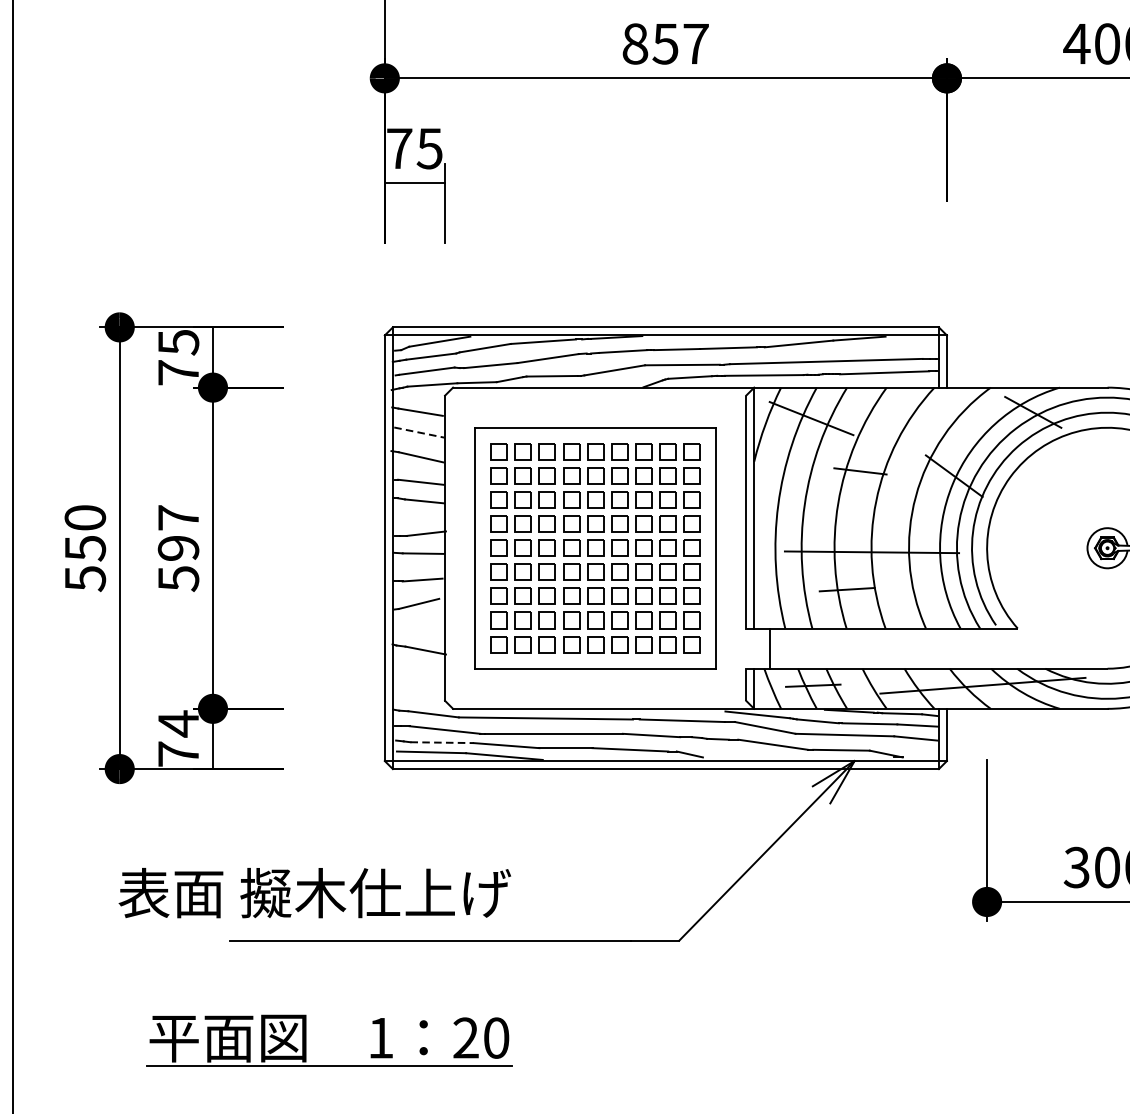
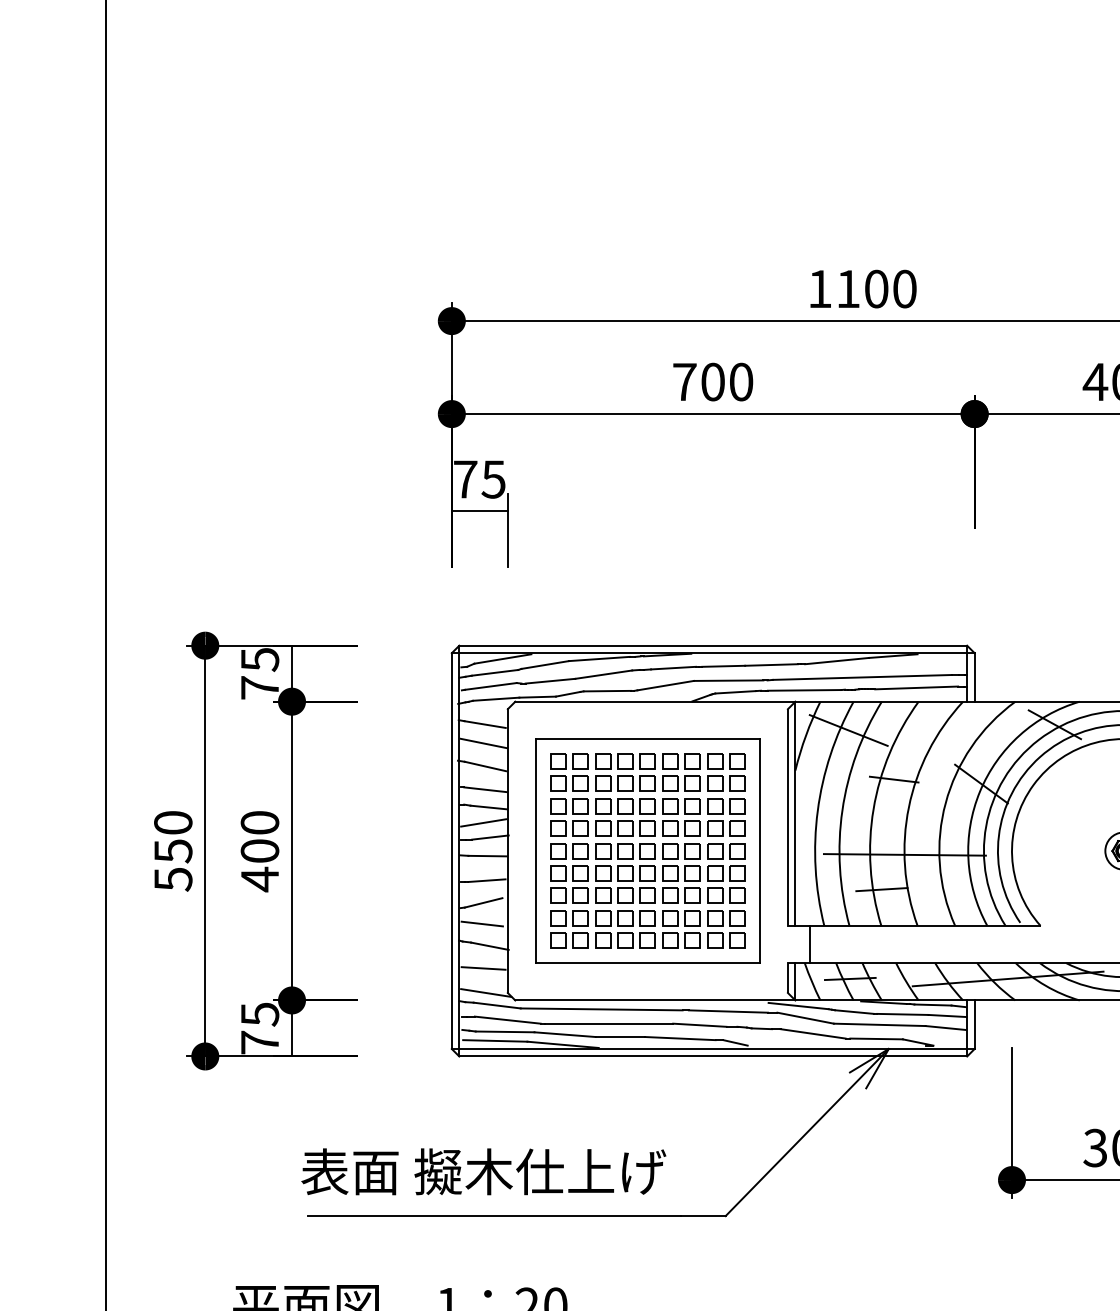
text: (666, 43) -> (713, 381), 857 -> 700
line: (418, 432) -> (483, 743), dashed -> solid
line: (418, 517) -> (483, 822), added
text: (178, 548) -> (259, 851), 597 -> 400
line: (416, 626) -> (481, 923), added
line: (418, 674) -> (483, 968), added
line: (422, 700) -> (486, 992), added
text: (179, 723) -> (260, 1014), 74 -> 75
line: (442, 742) -> (505, 1031), dashed -> solid
text: (314, 892) -> (483, 1171), moved

